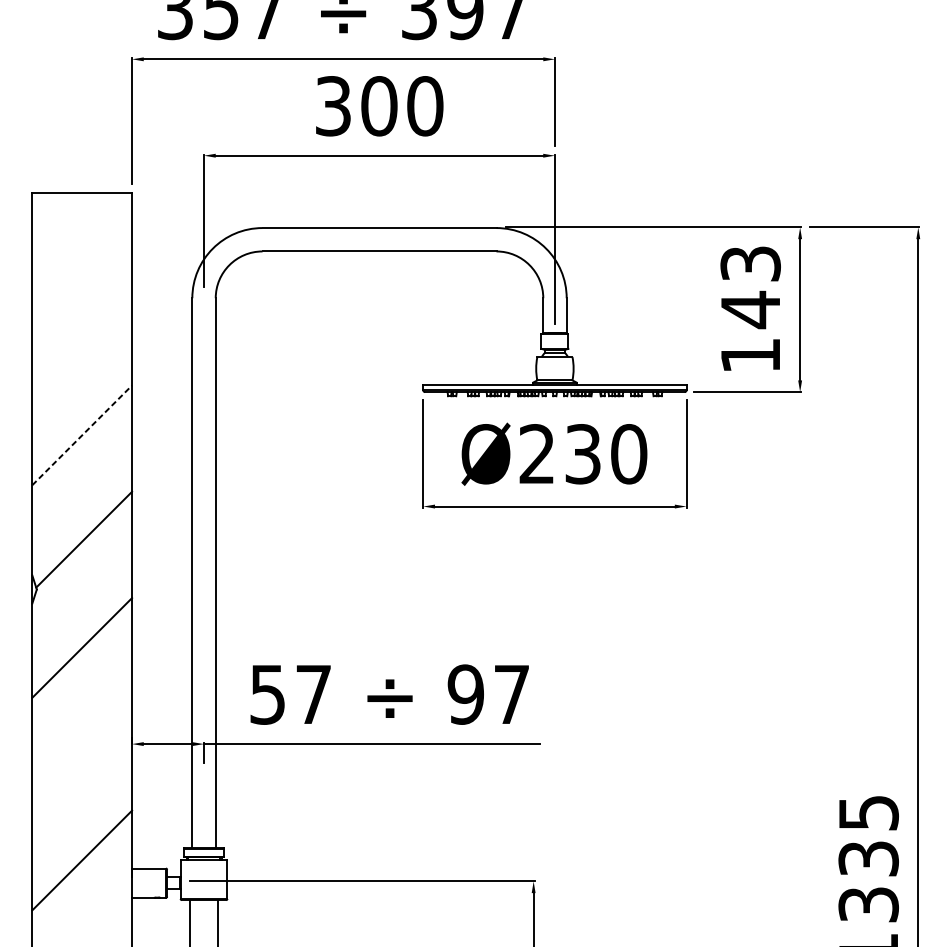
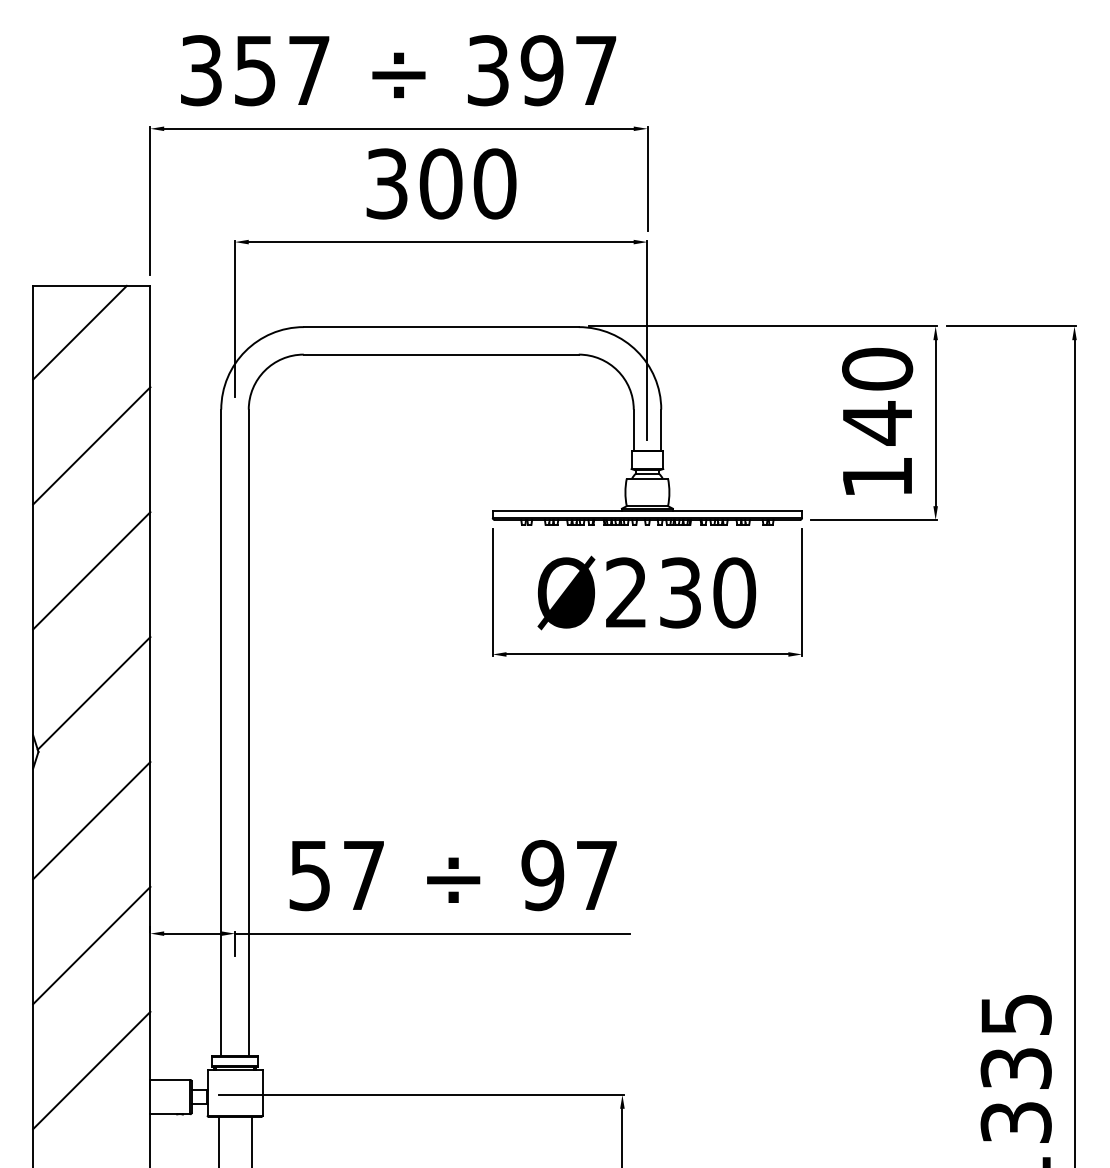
line: (71, 232) -> (79, 332), added
text: (750, 263) -> (877, 368), 143 -> 140
line: (81, 328) -> (91, 445), added
line: (81, 435) -> (91, 570), dashed -> solid
line: (81, 754) -> (91, 945), added

